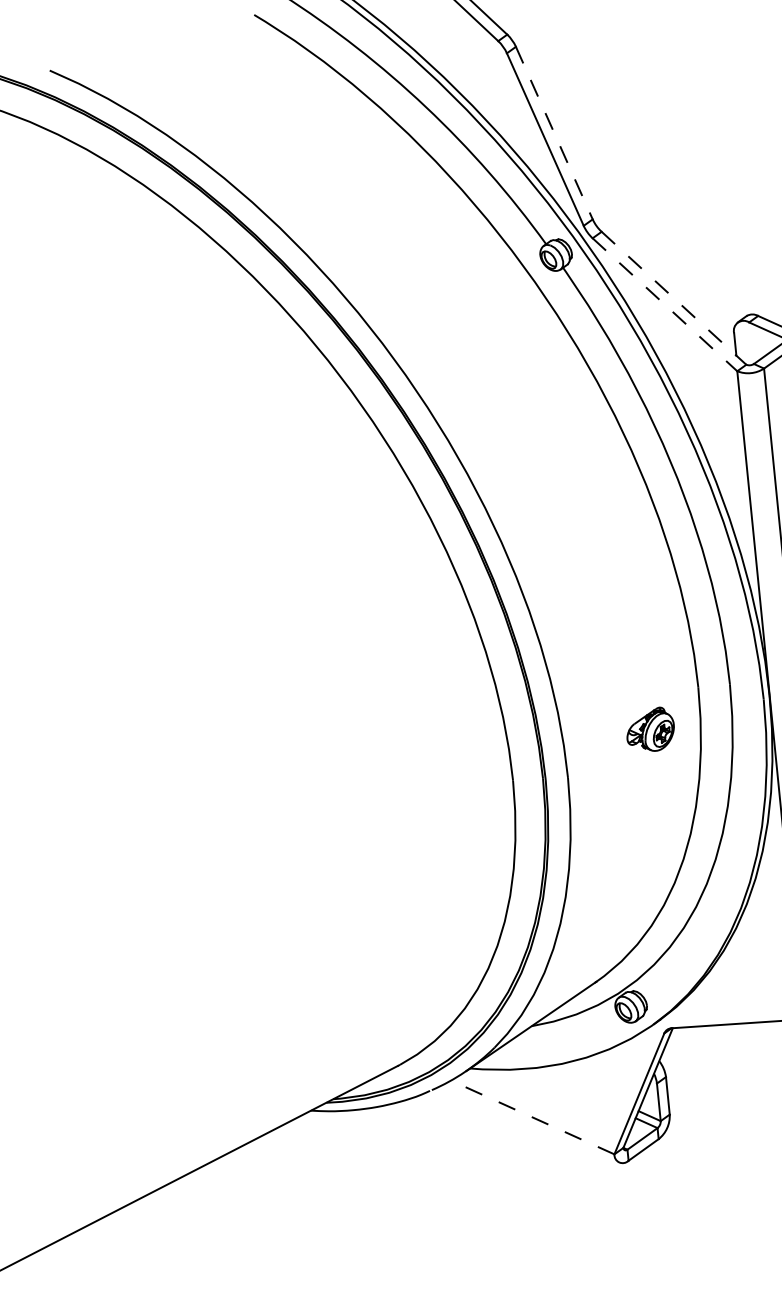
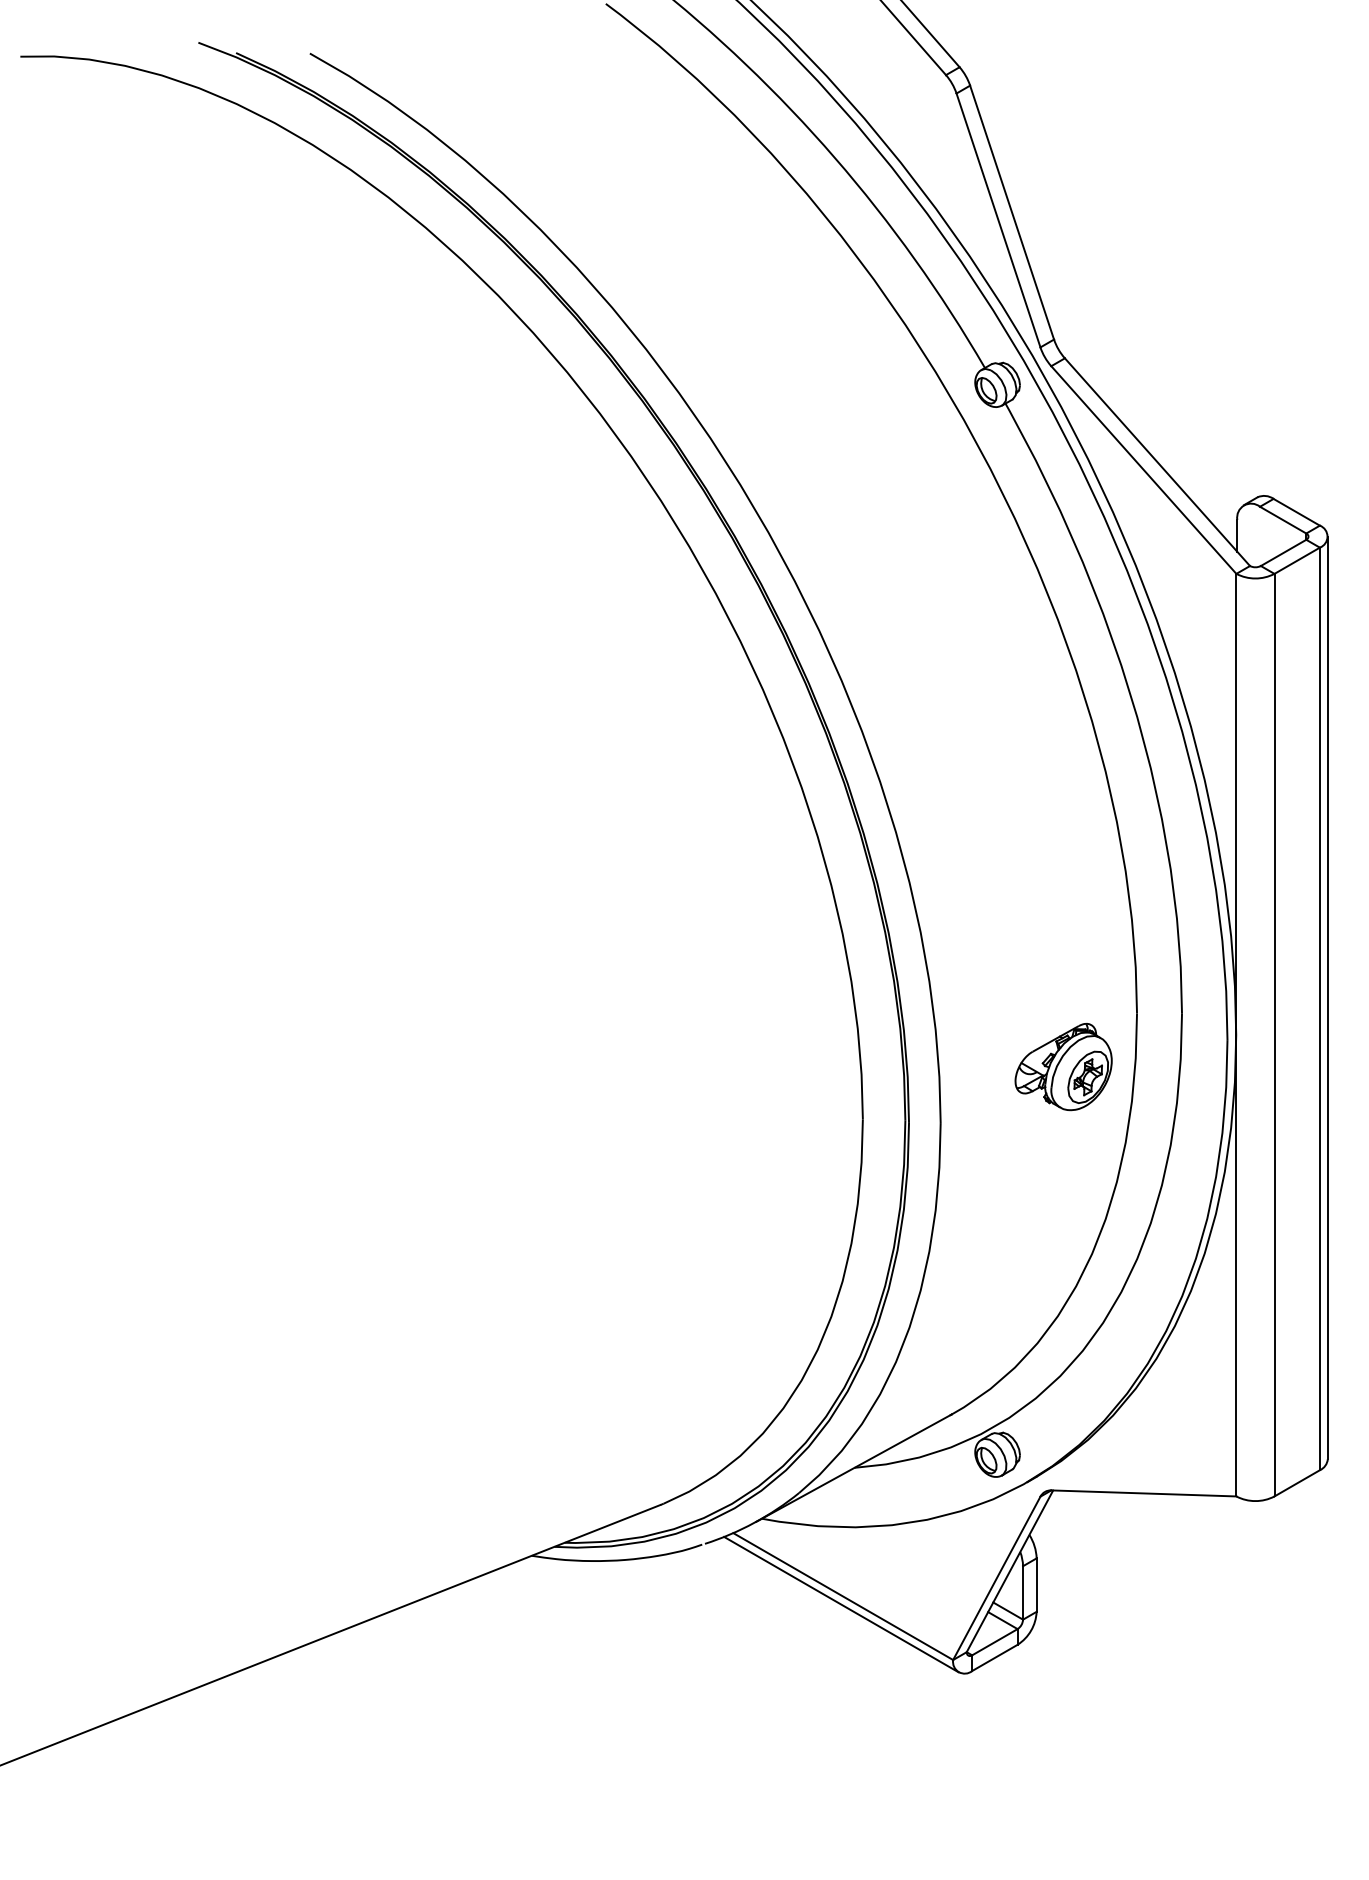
line: (554, 133) -> (1012, 212), dashed -> solid
line: (674, 298) -> (1157, 462), dashed -> solid
line: (665, 305) -> (1144, 470), dashed -> solid
part: (650, 730) -> (1063, 1067), size x1.43
line: (532, 1117) -> (843, 1596), dashed -> solid
line: (532, 1123) -> (841, 1604), added

